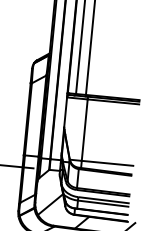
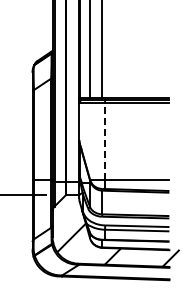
line: (85, 129) -> (105, 141), solid -> dashed

